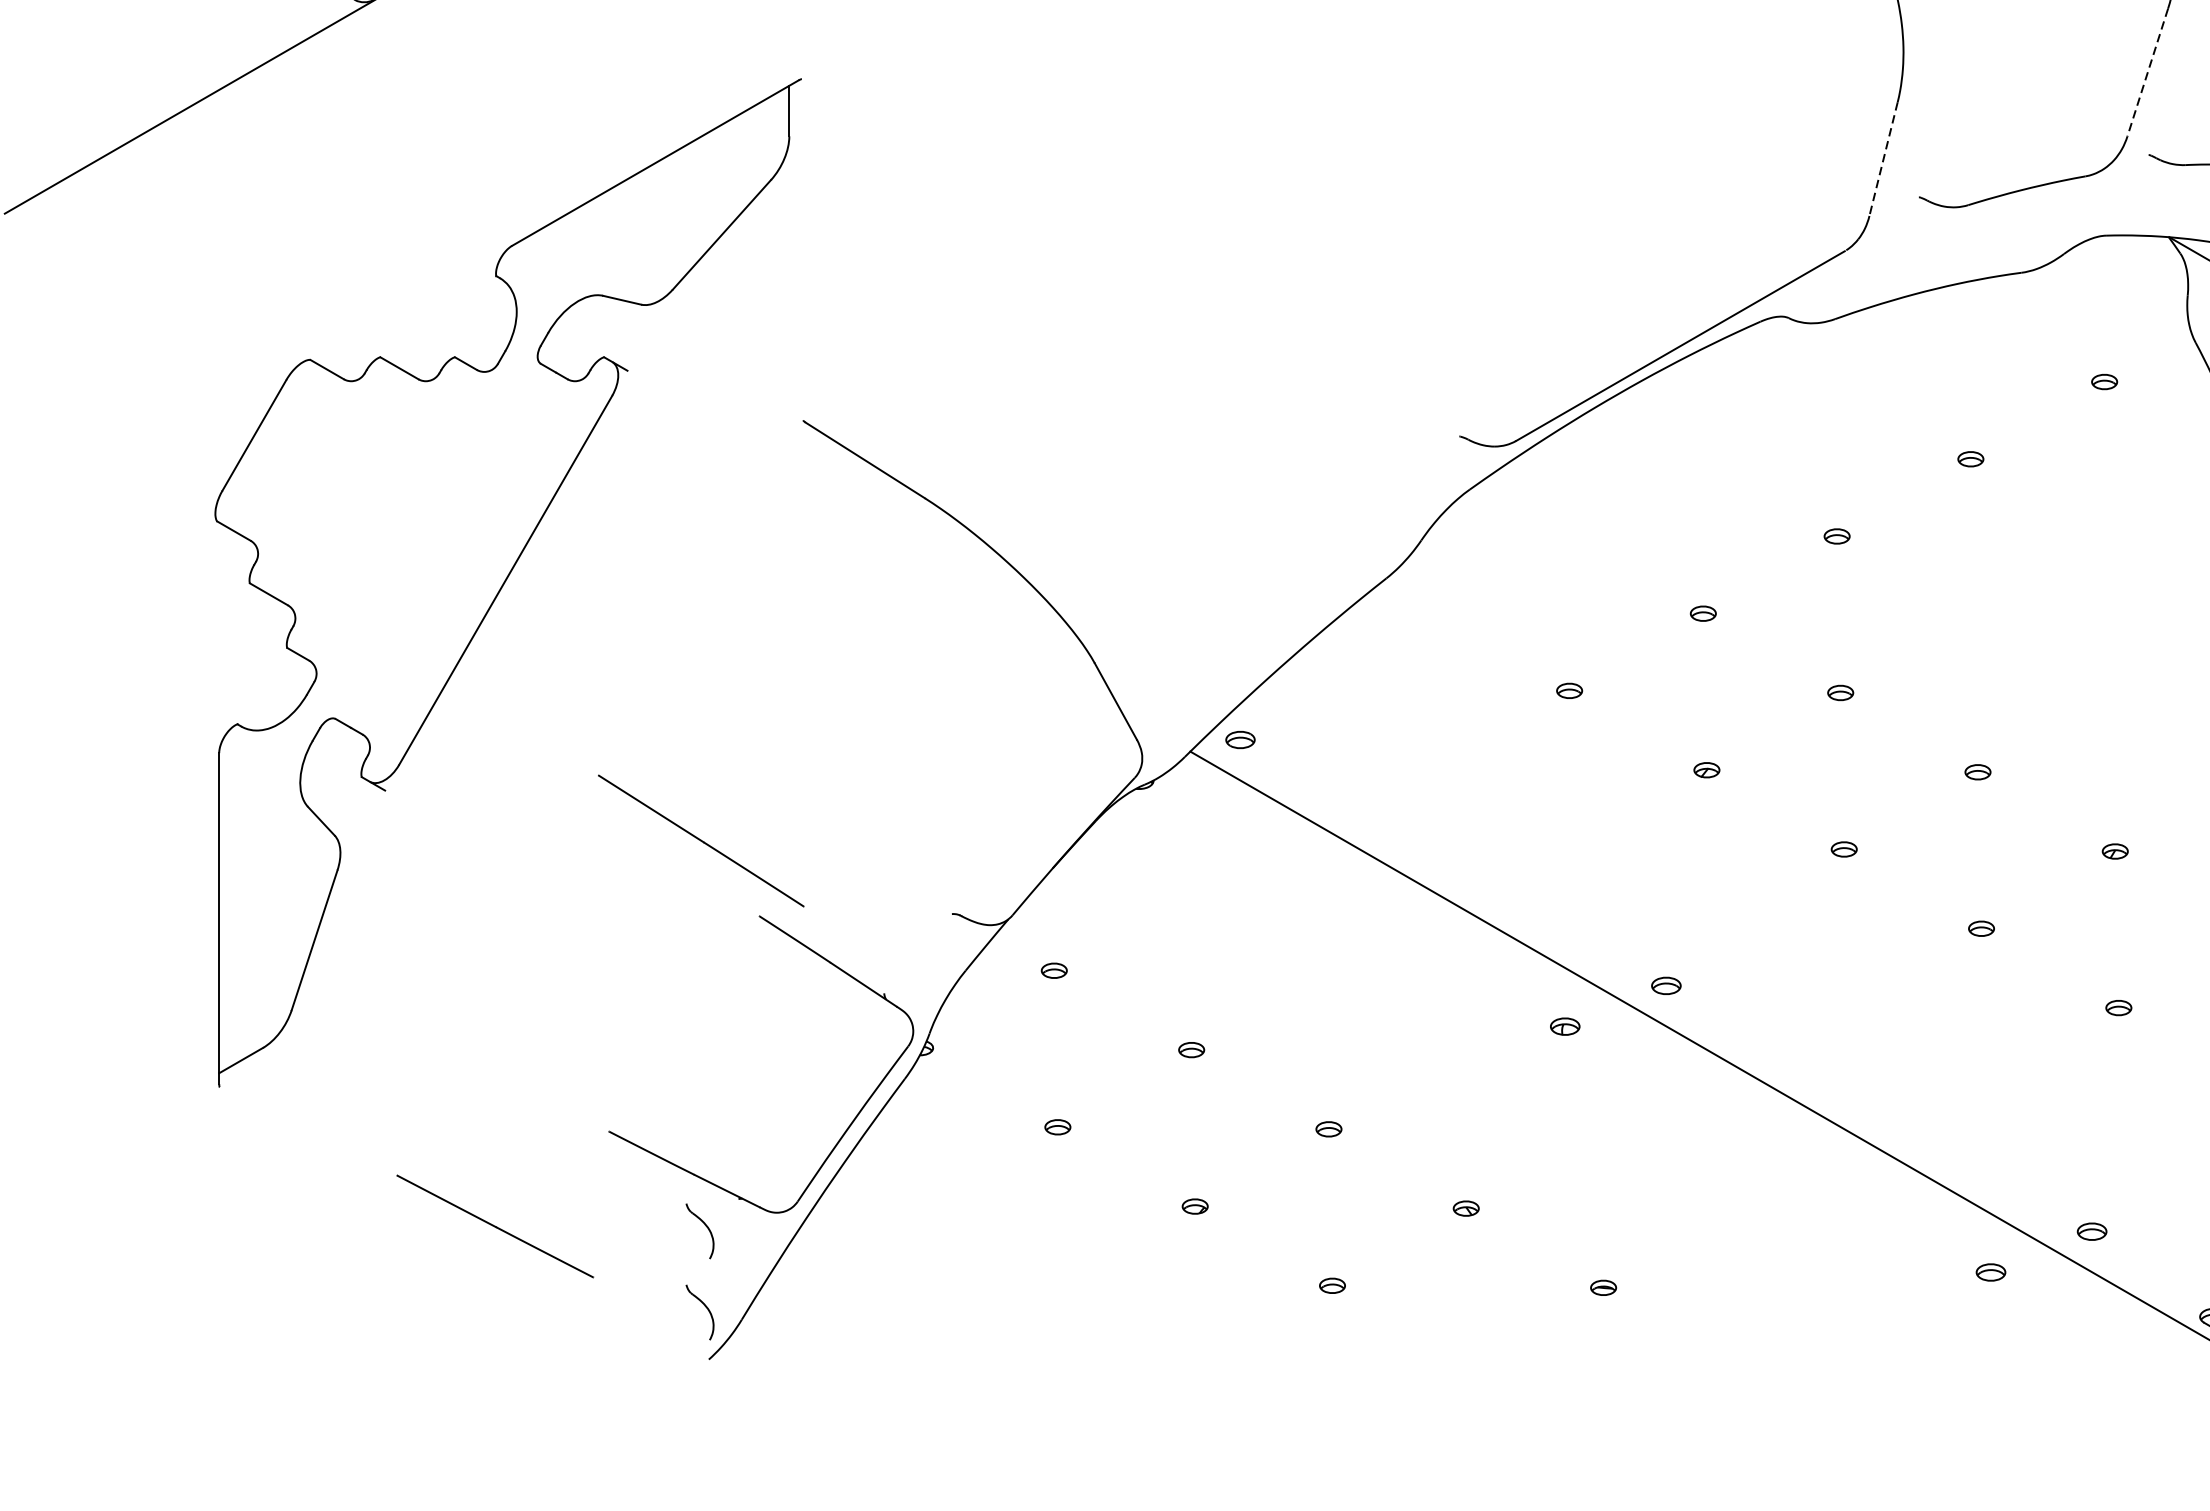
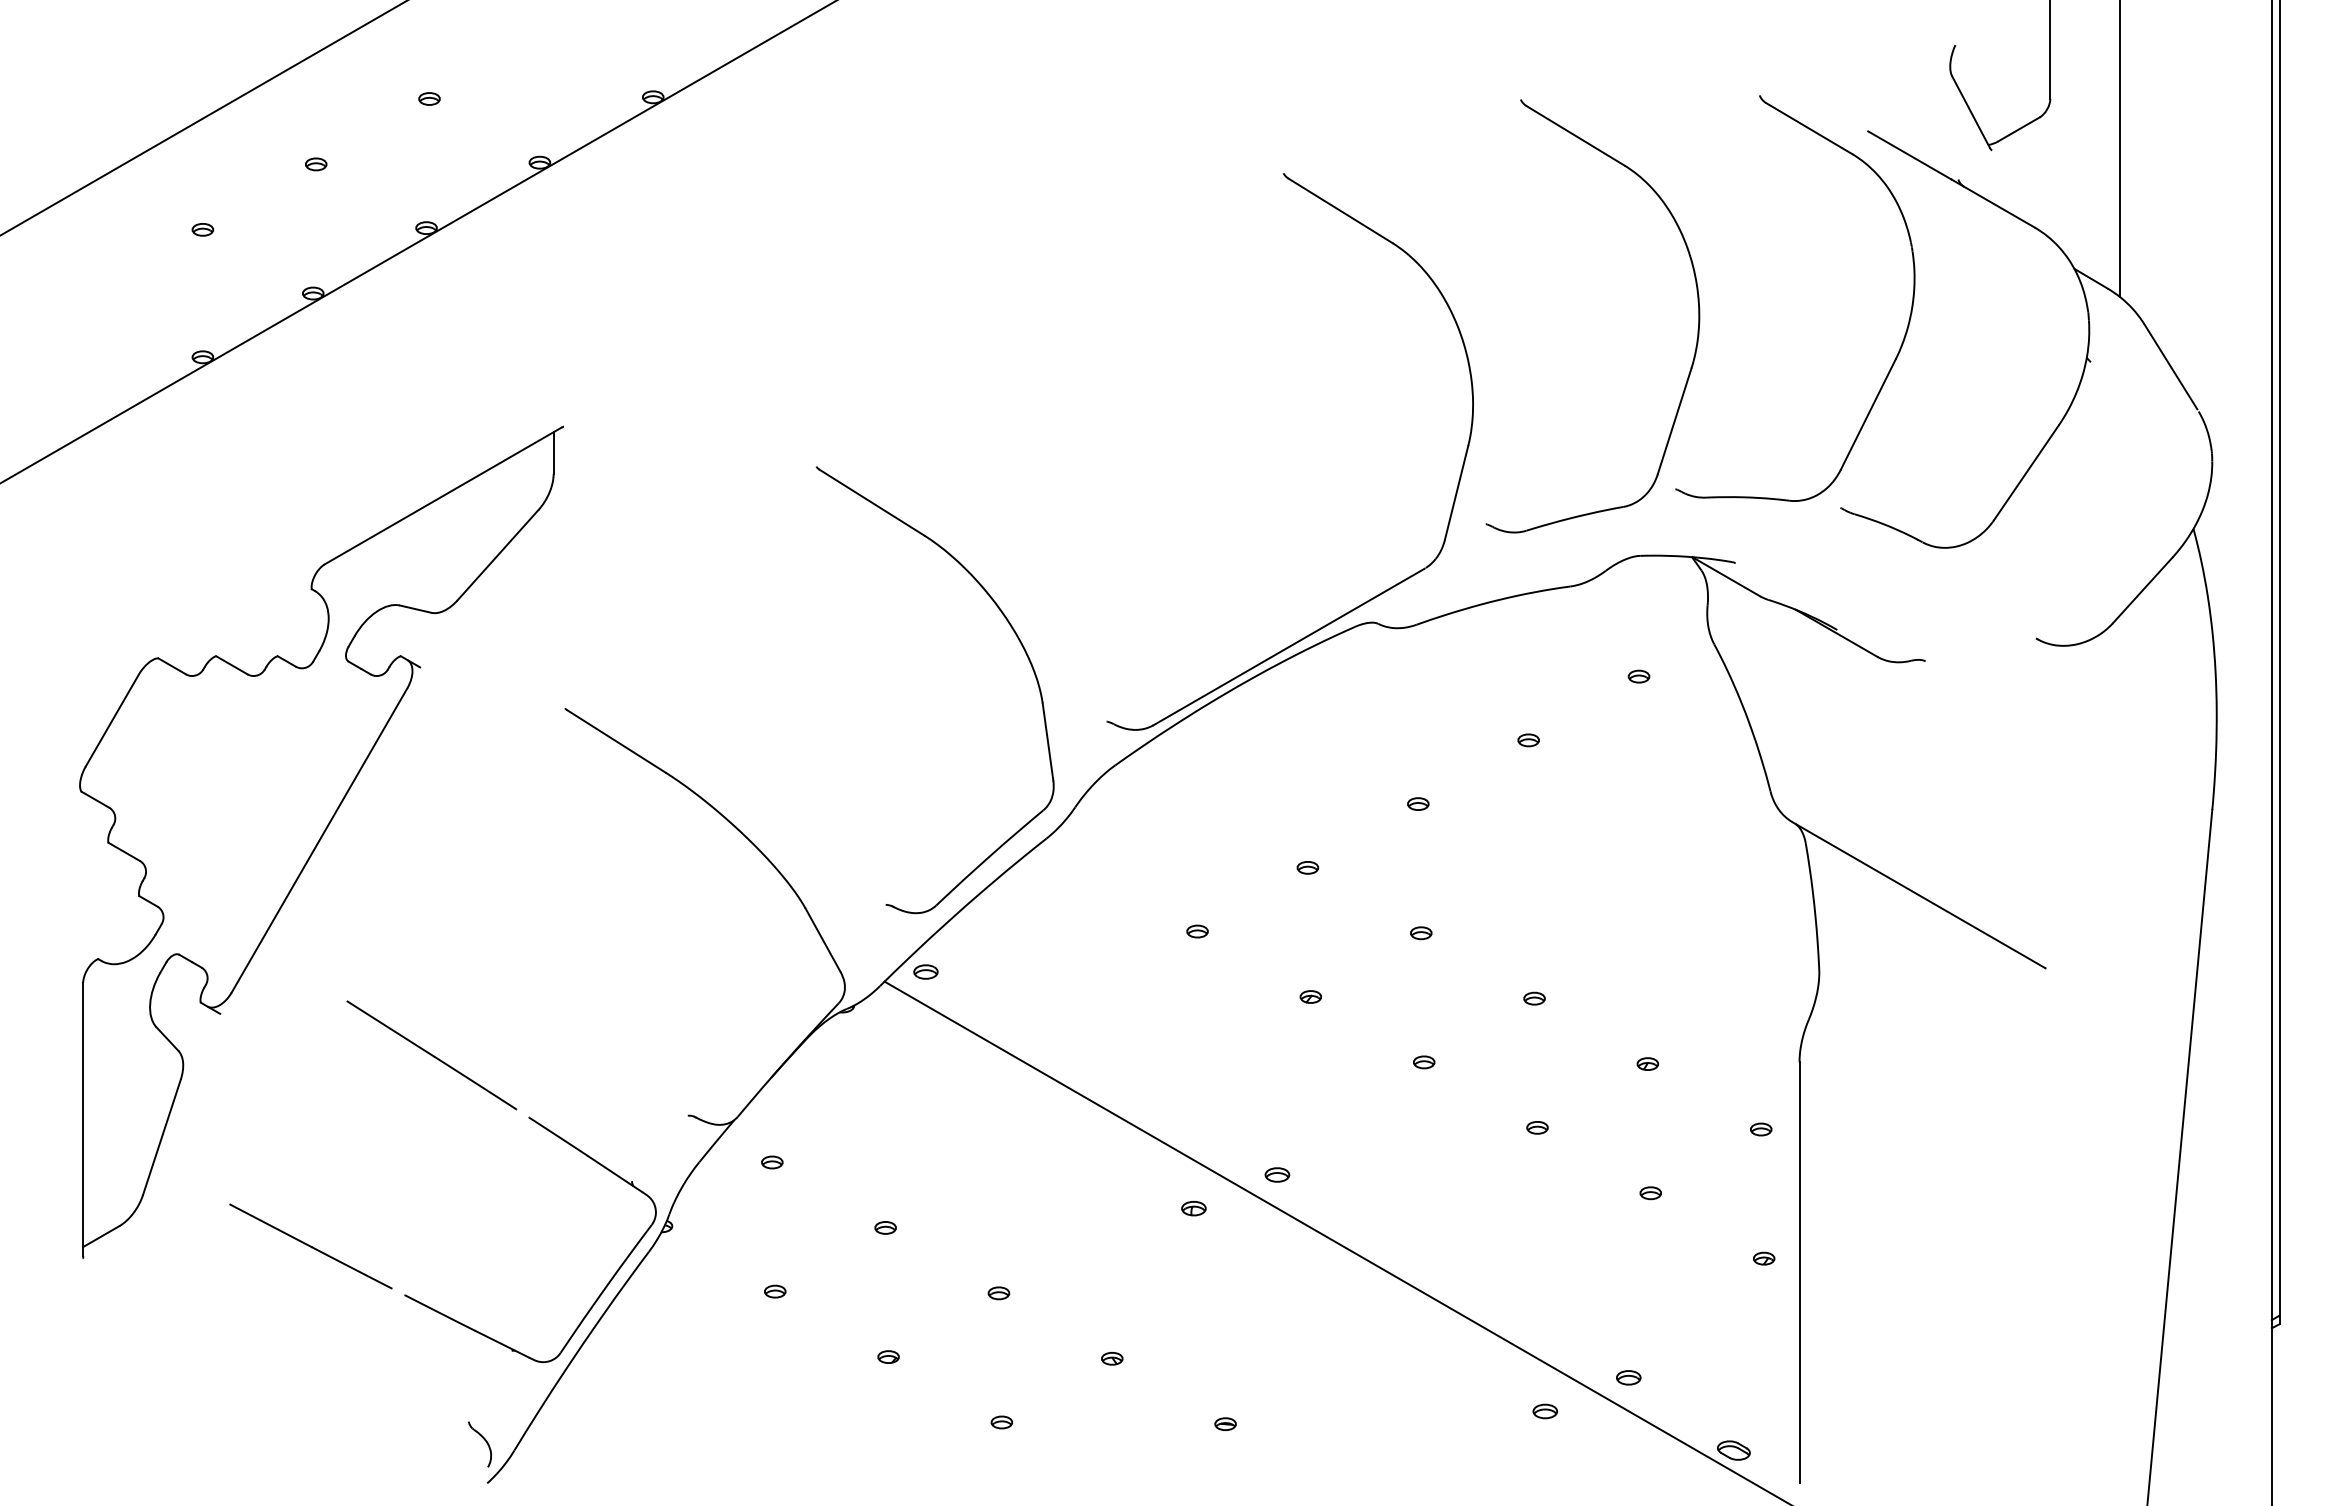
line: (2147, 72) -> (1674, 421), dashed -> solid
line: (1883, 160) -> (1456, 493), dashed -> solid
part: (1355, 343) -> (1020, 644), added
line: (700, 841) -> (431, 1055), moved
part: (704, 1225) -> (483, 1372), removed
line: (494, 1226) -> (310, 1246), moved

